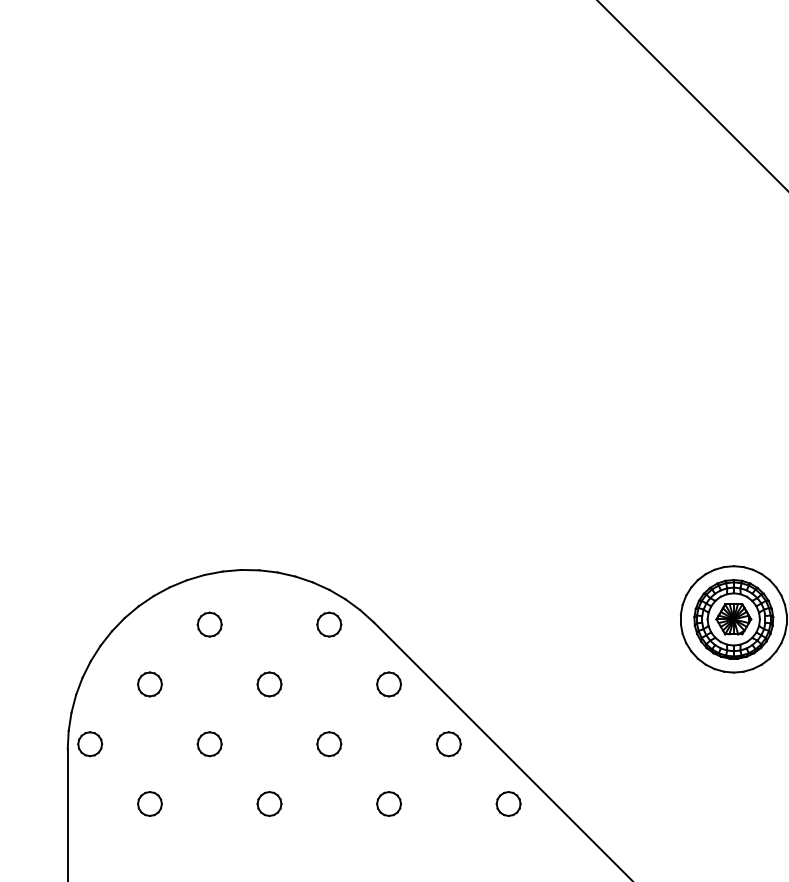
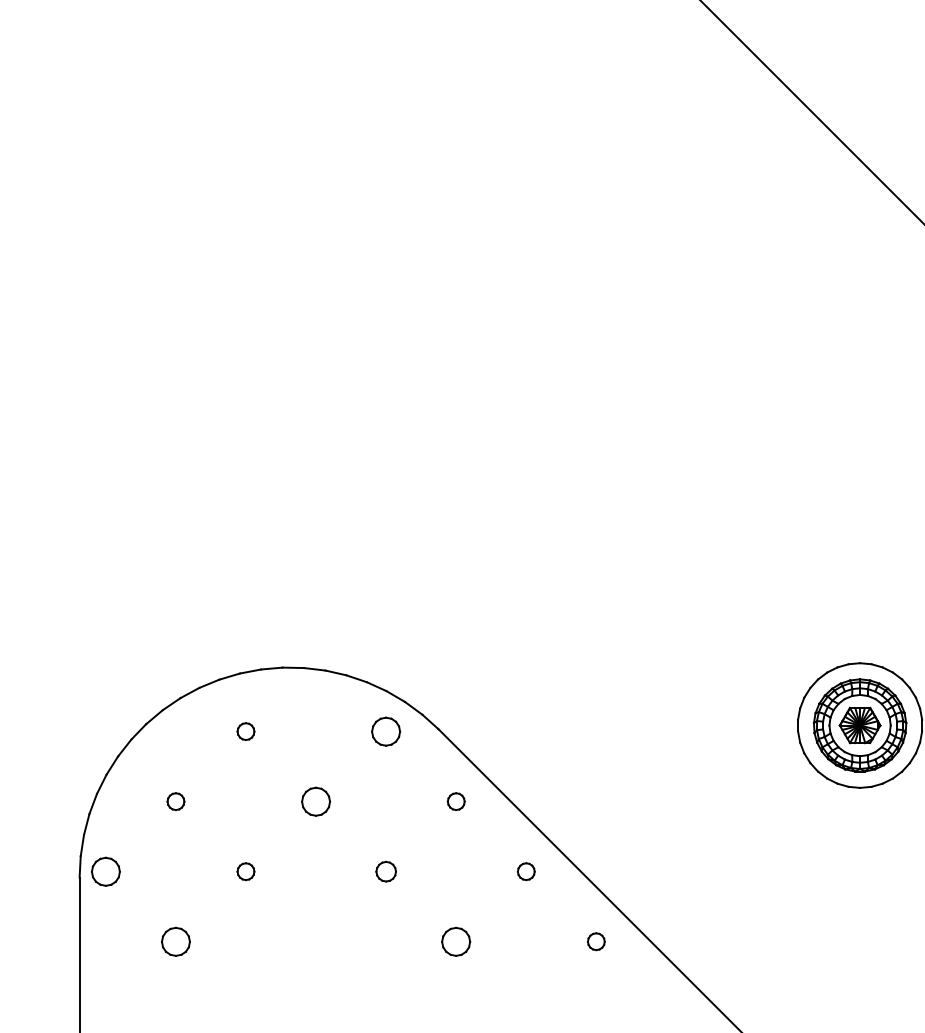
part: (209, 624) -> (245, 731), size x0.6
part: (149, 684) -> (175, 801), size x0.6
part: (389, 684) -> (456, 801), size x0.6
part: (209, 743) -> (245, 871), size x0.6
part: (329, 743) -> (386, 871), size x0.7
part: (449, 743) -> (526, 871), size x0.6
part: (269, 803) -> (315, 941), removed
part: (508, 803) -> (596, 941), size x0.6

